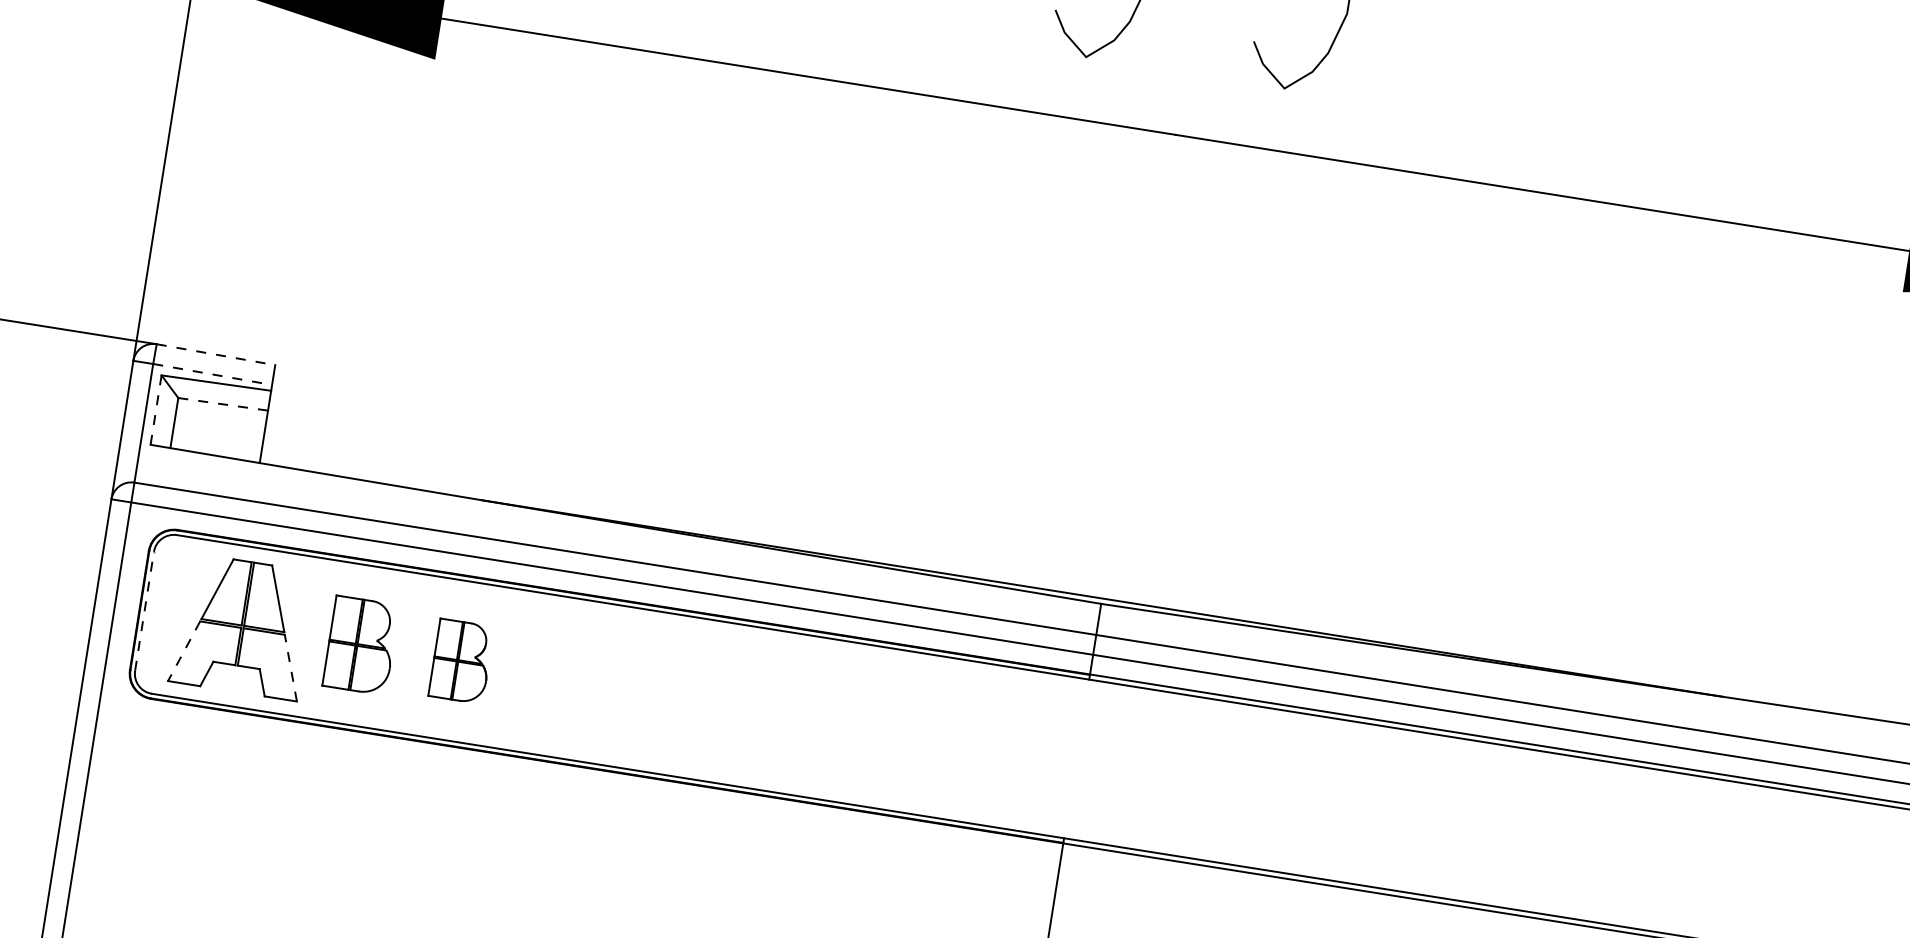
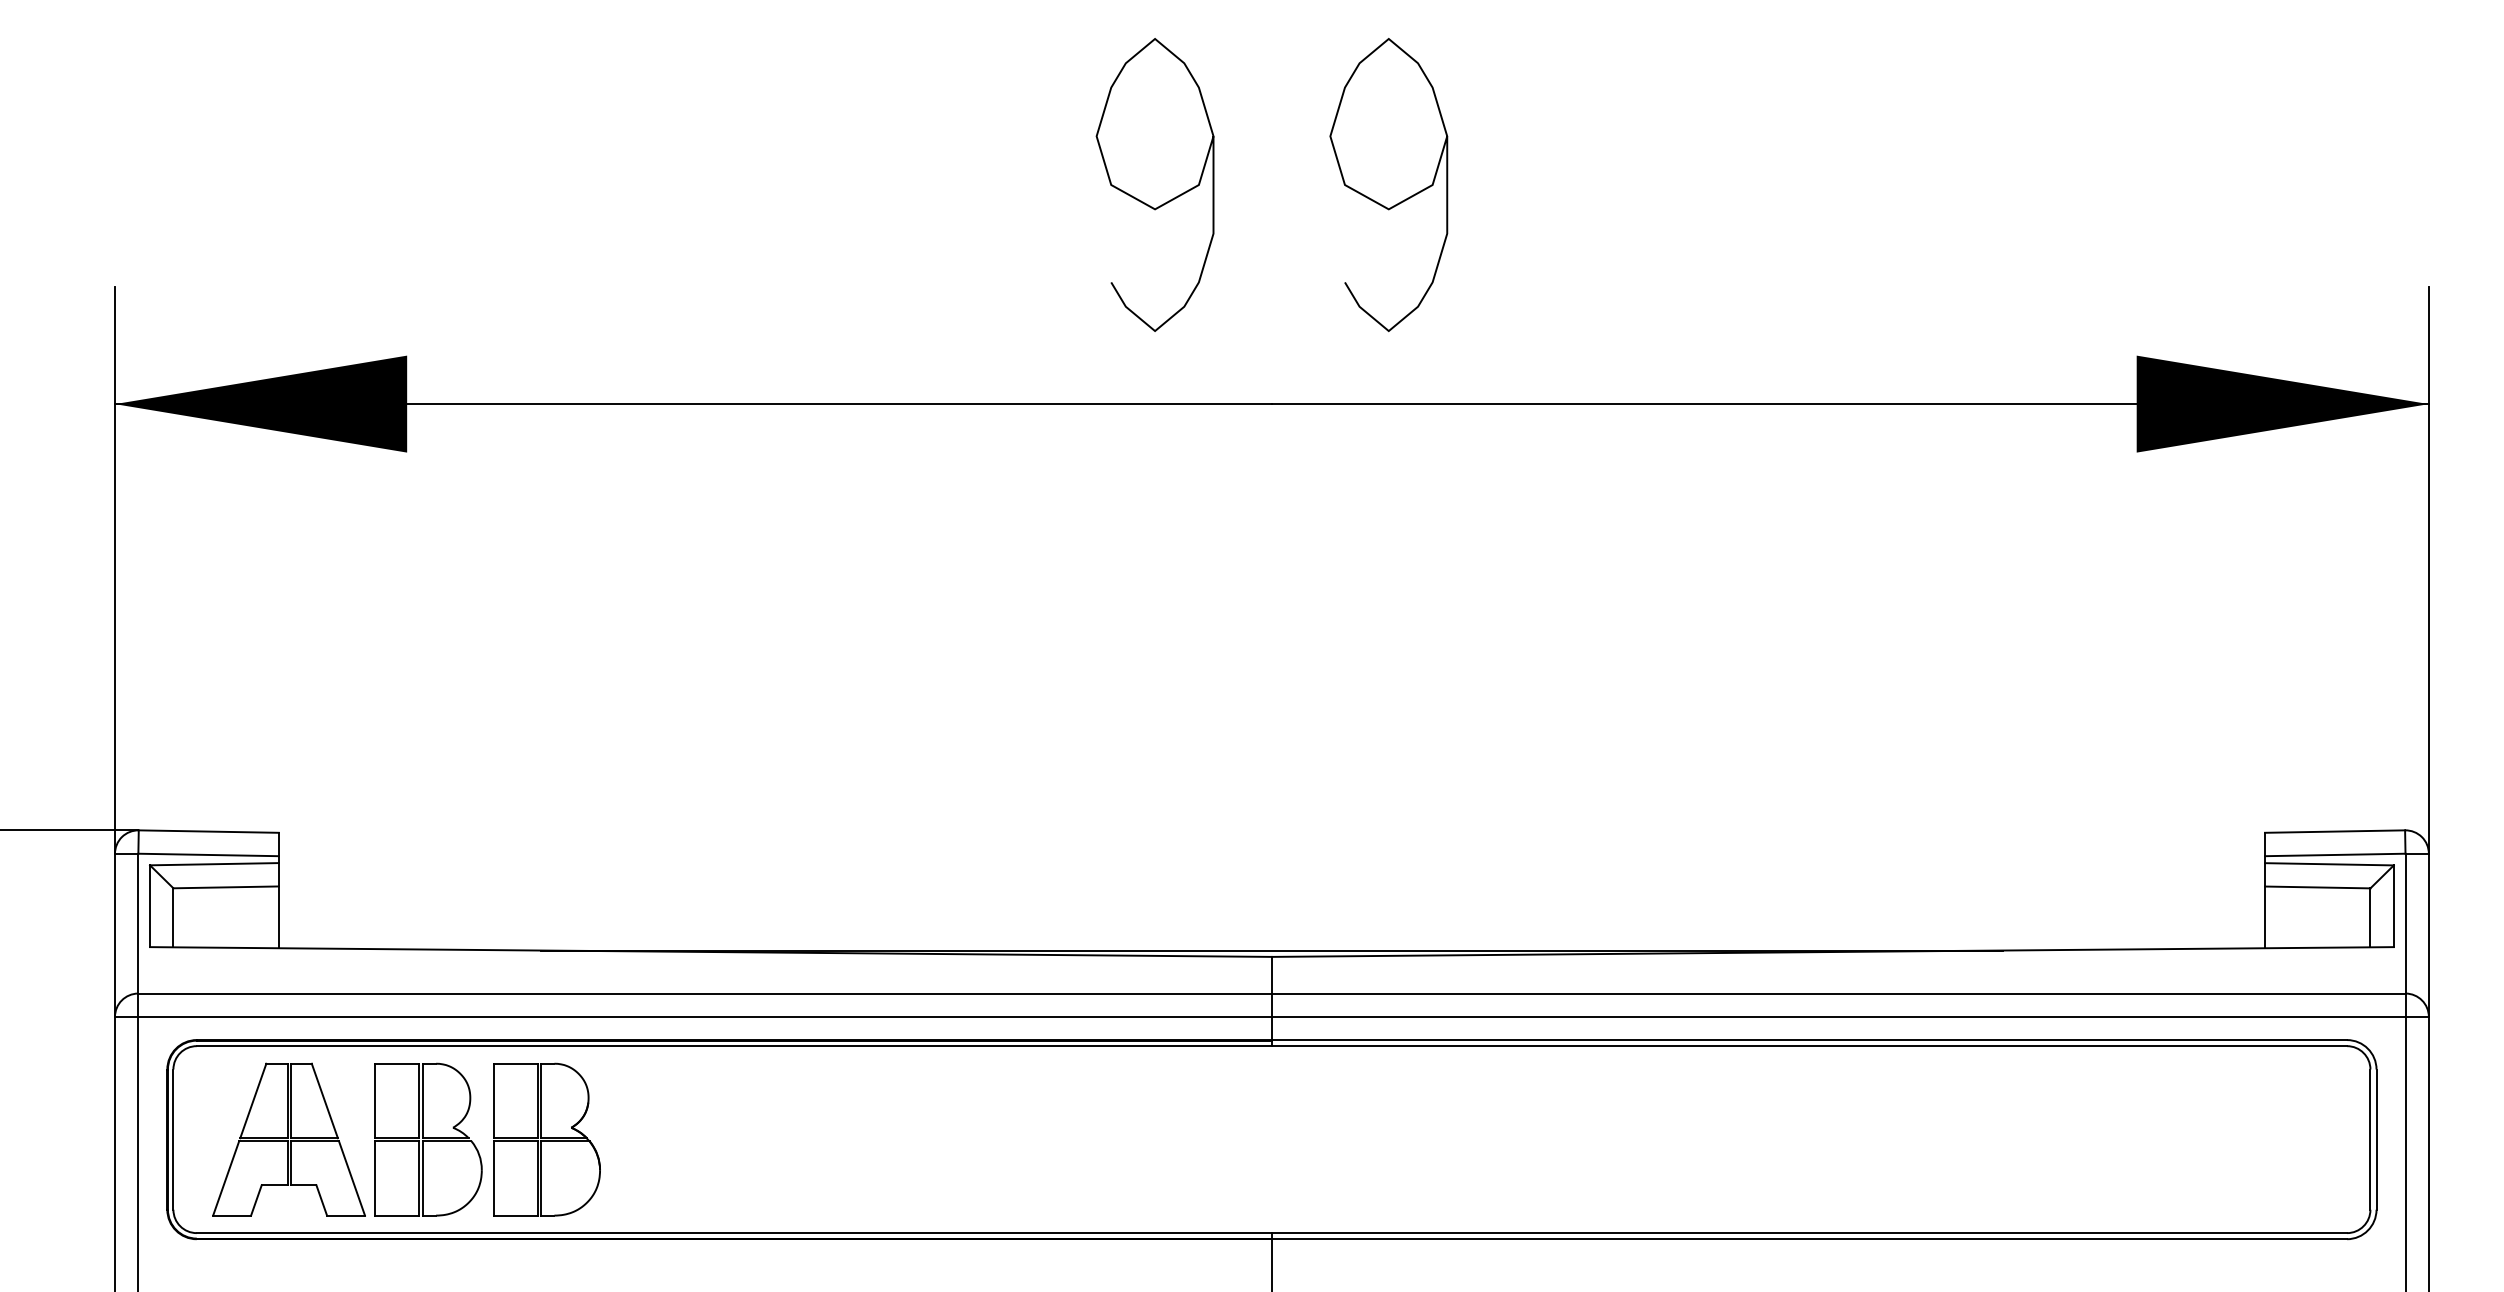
line: (216, 354) -> (209, 831), dashed -> solid
line: (213, 374) -> (209, 854), dashed -> solid
line: (223, 404) -> (226, 887), dashed -> solid
line: (156, 410) -> (150, 906), dashed -> solid
line: (144, 611) -> (173, 1139), dashed -> solid
part: (361, 645) -> (428, 1139), size x1.43
line: (184, 651) -> (226, 1178), dashed -> solid
part: (461, 661) -> (546, 1139), size x1.67
line: (290, 667) -> (351, 1177), dashed -> solid

